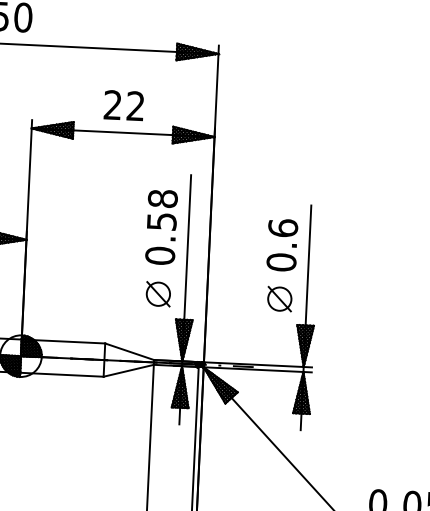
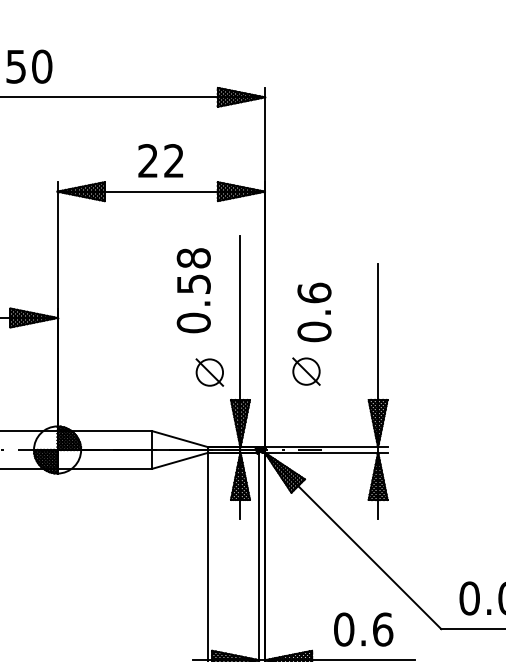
text: (161, 227) -> (193, 290), moved
text: (282, 245) -> (314, 312), moved
part: (279, 299) -> (306, 371), moved

